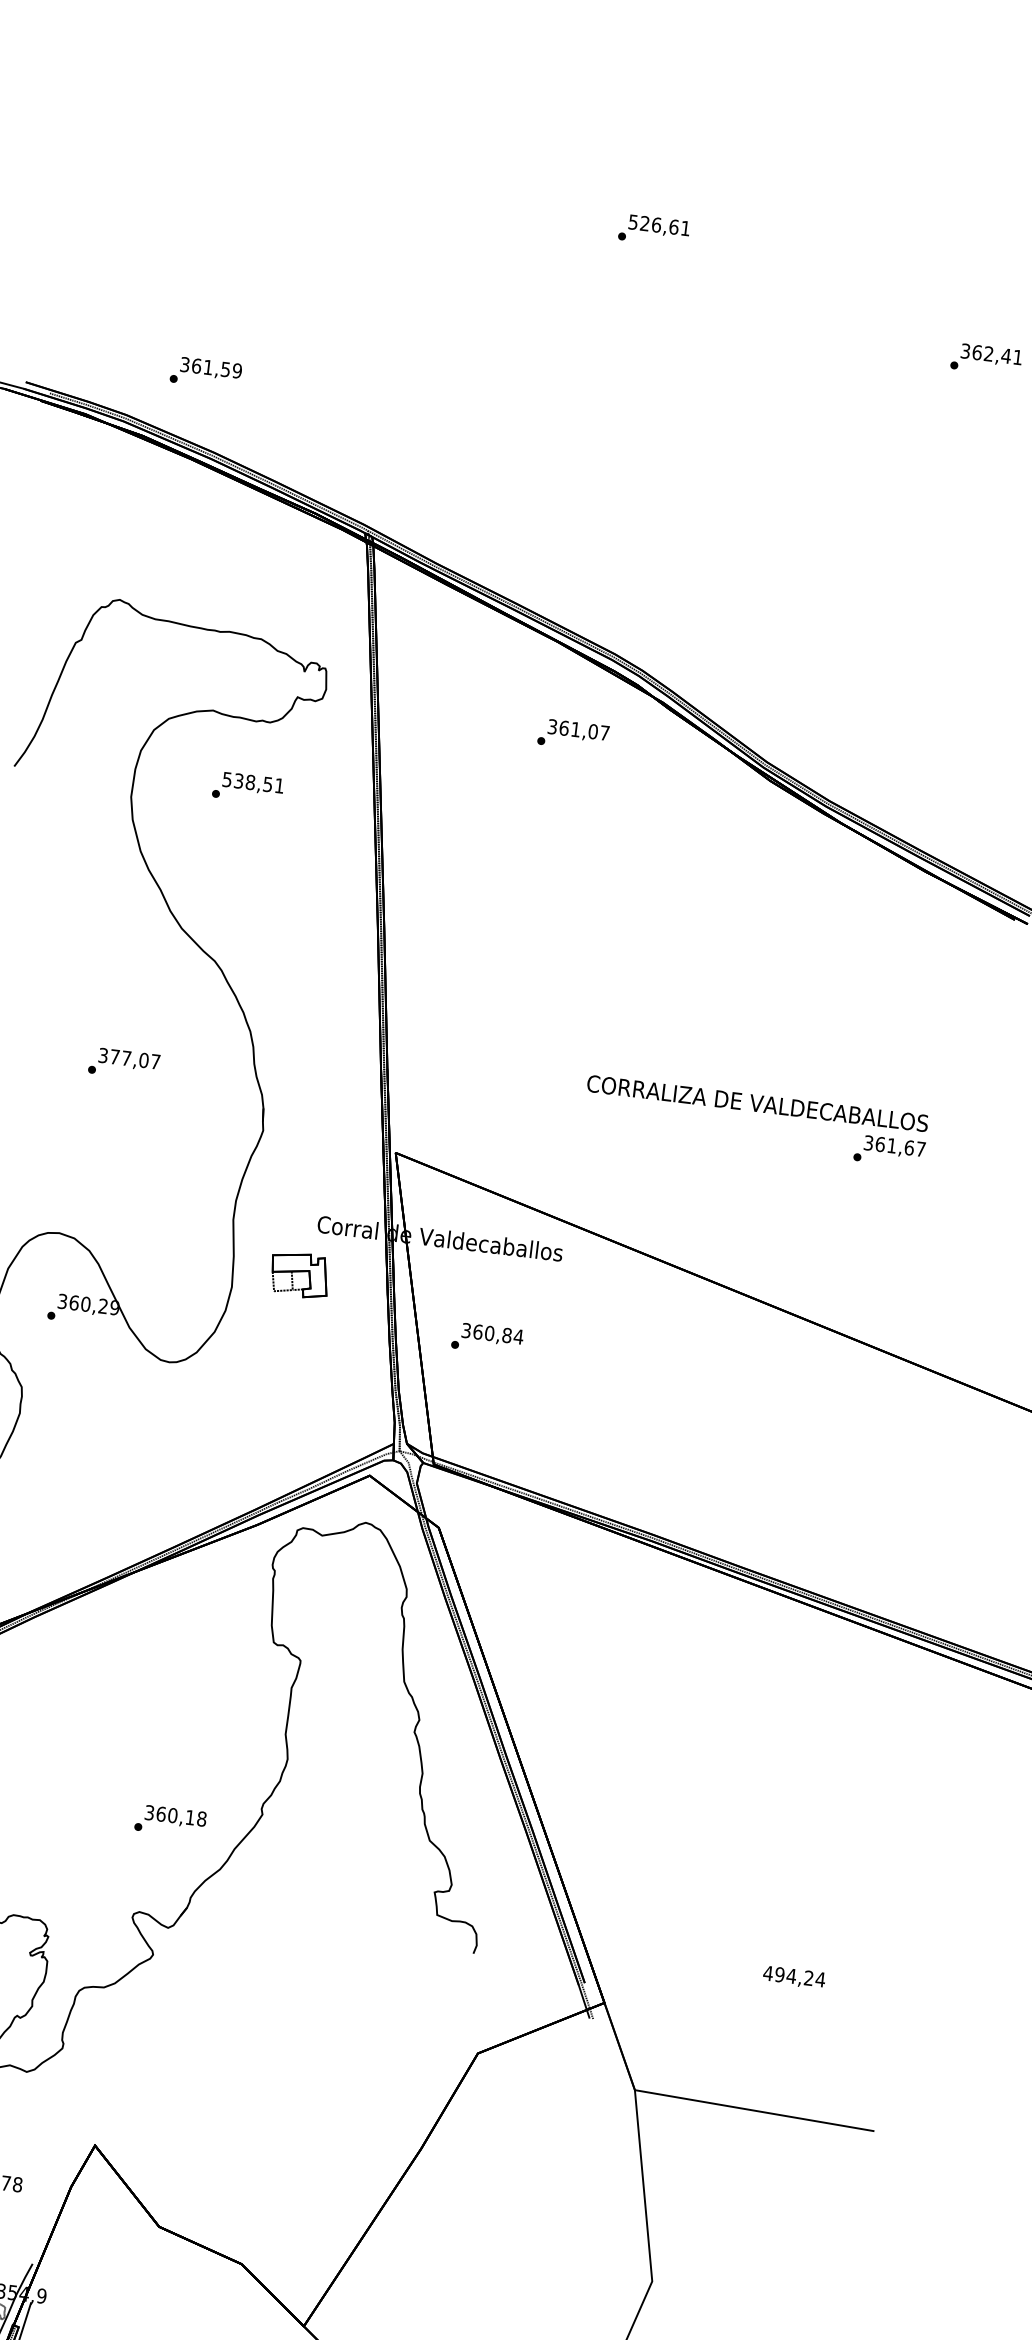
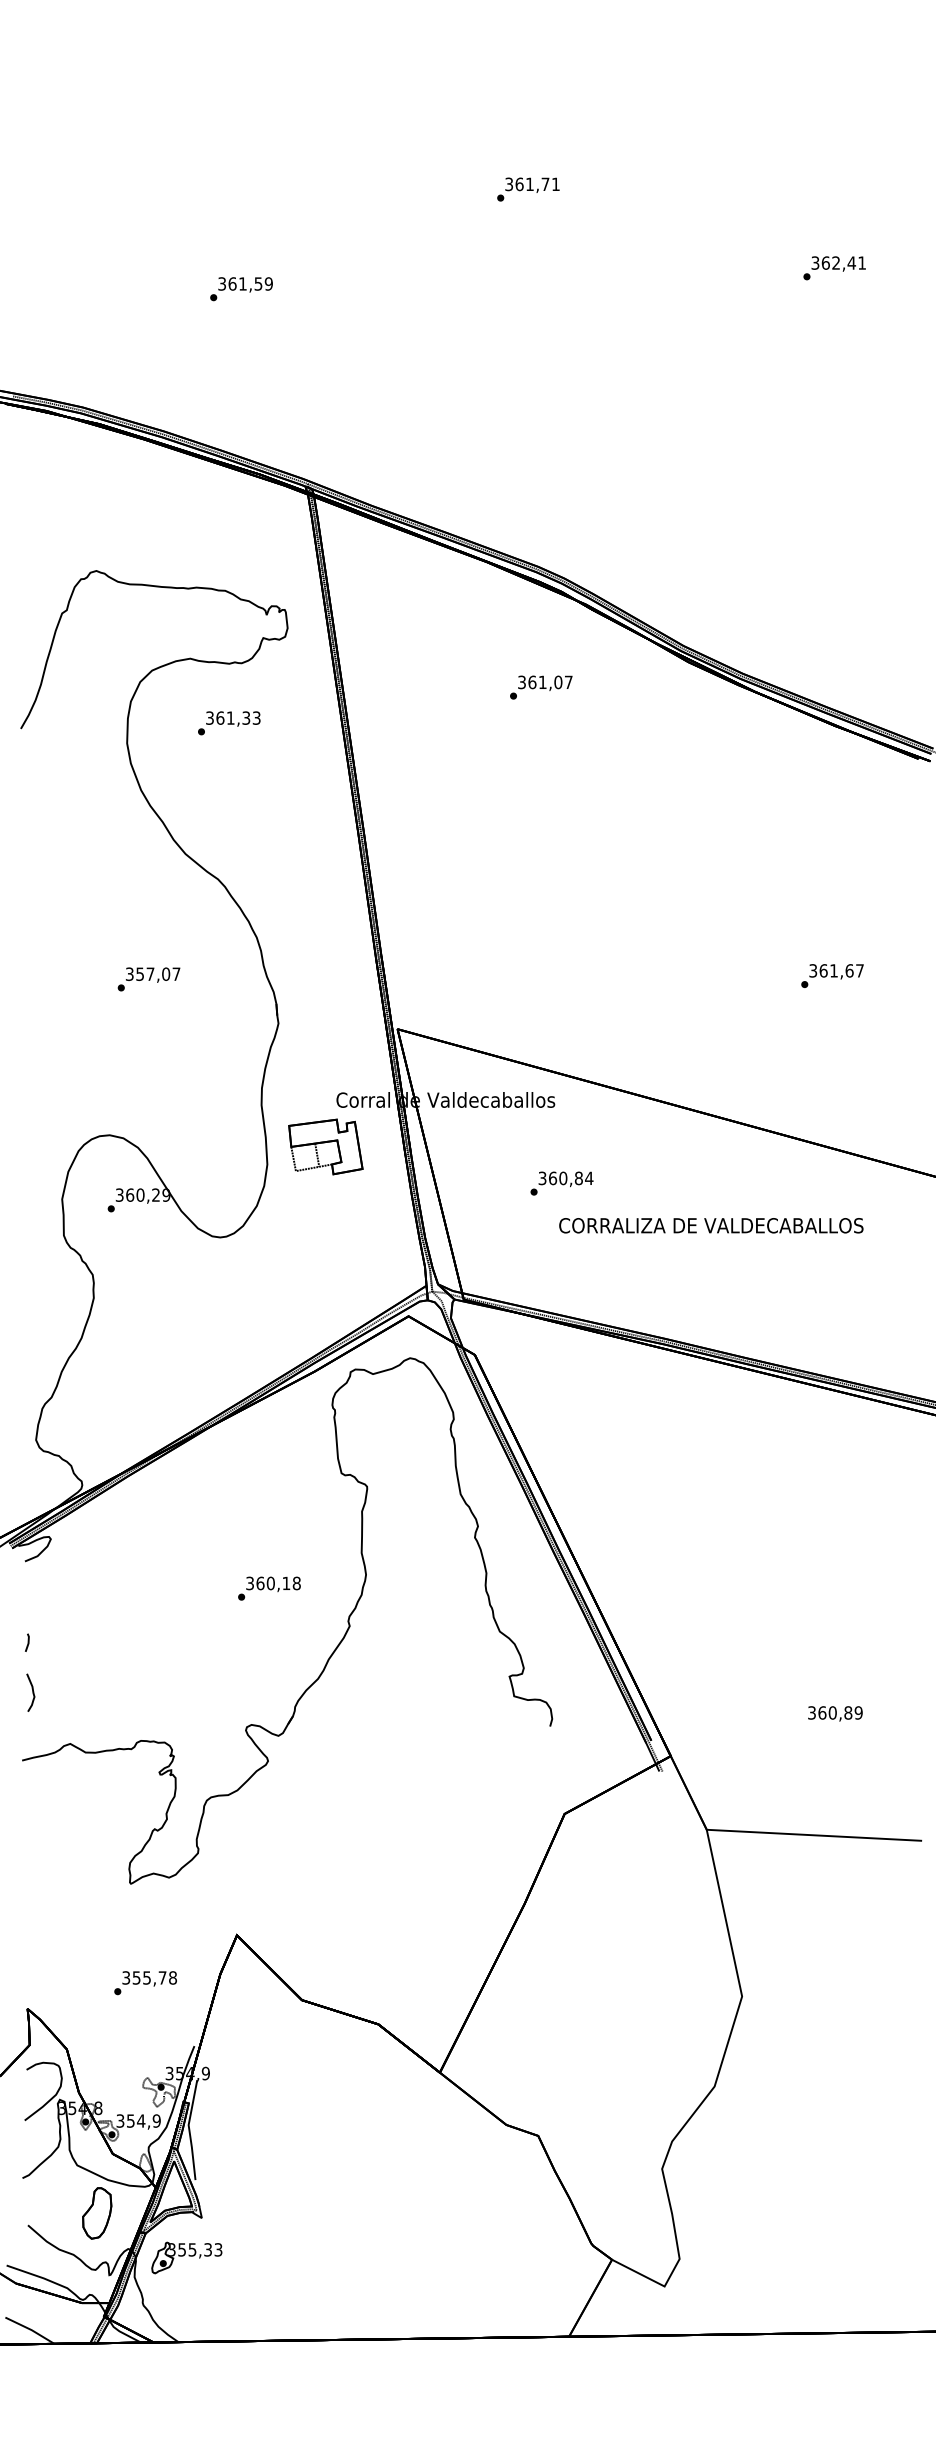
text: (653, 224) -> (527, 184), 526,61 -> 361,71
text: (205, 373) -> (241, 289), moved
text: (573, 735) -> (541, 687), moved
text: (253, 782) -> (233, 717), 538,51 -> 361,33
text: (114, 1057) -> (139, 974), 377,07 -> 357,07
text: (757, 1103) -> (711, 1225), moved
part: (299, 1274) -> (325, 1146), size x1.43
text: (486, 1338) -> (561, 1183), moved
text: (170, 1821) -> (269, 1588), moved
text: (793, 1975) -> (834, 1712), 494,24 -> 360,89

